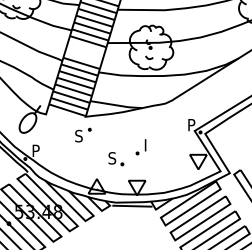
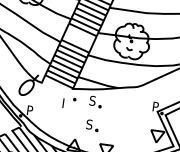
part: (116, 129) -> (95, 102), added
text: (78, 135) -> (65, 102), S -> I
part: (140, 147) -> (112, 119), removed

